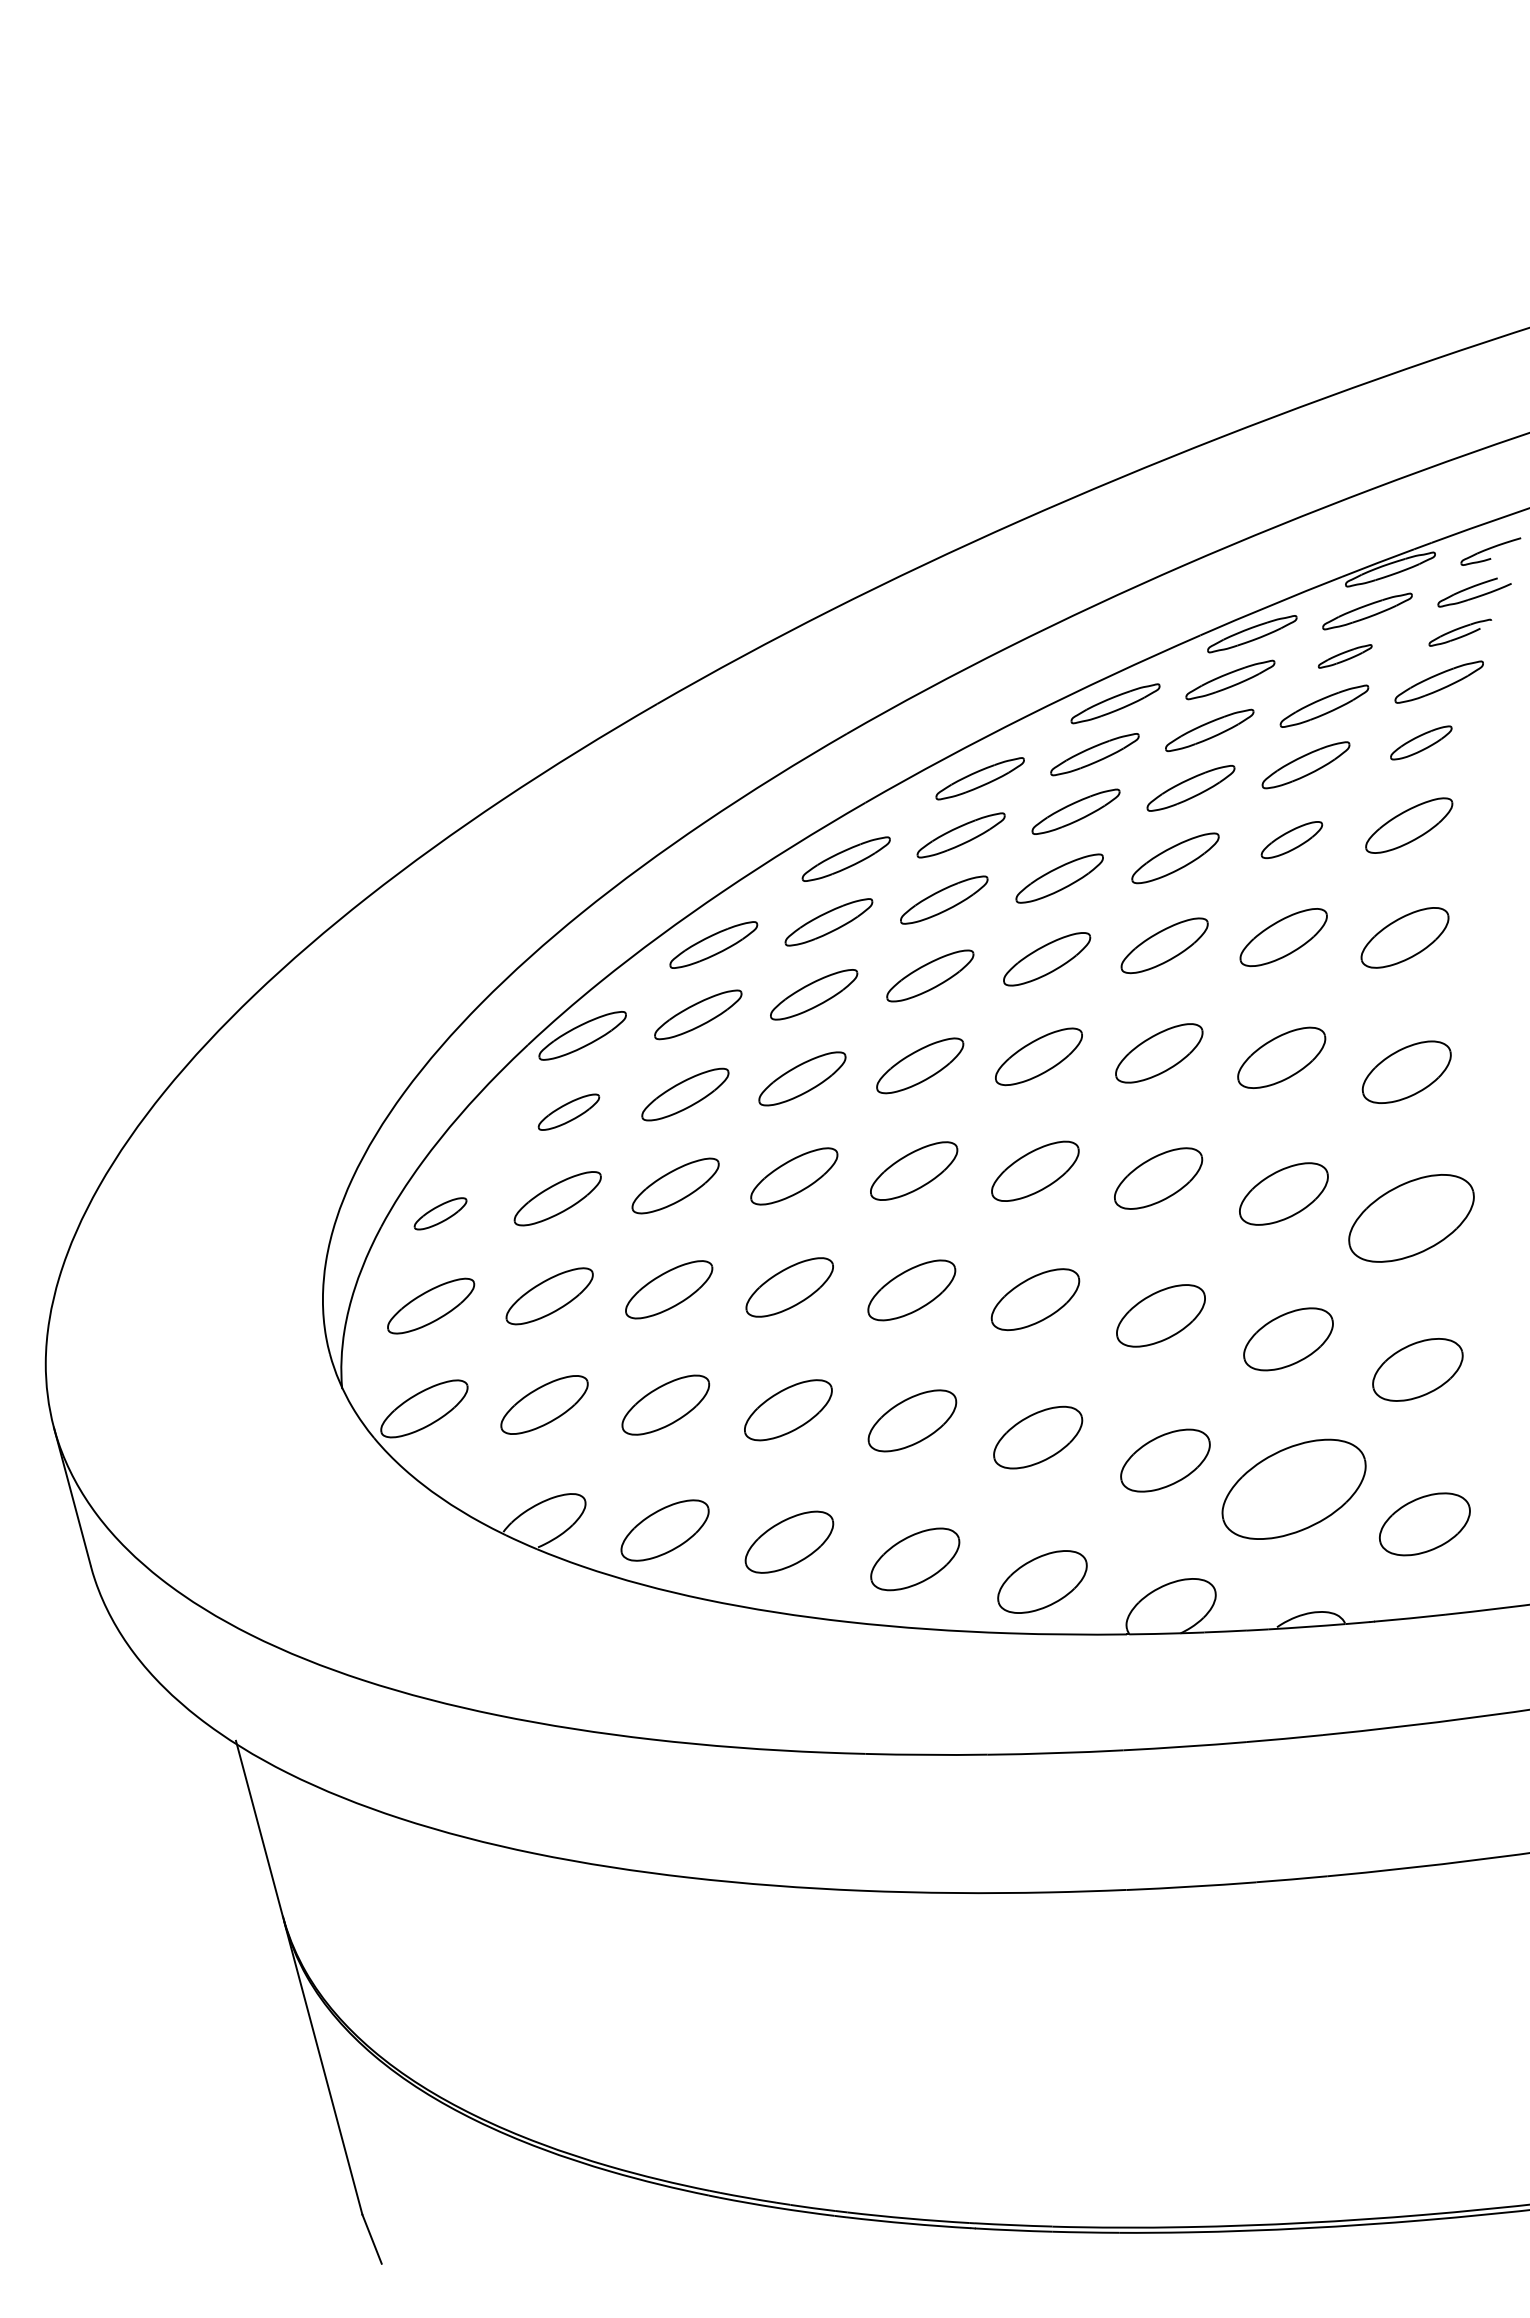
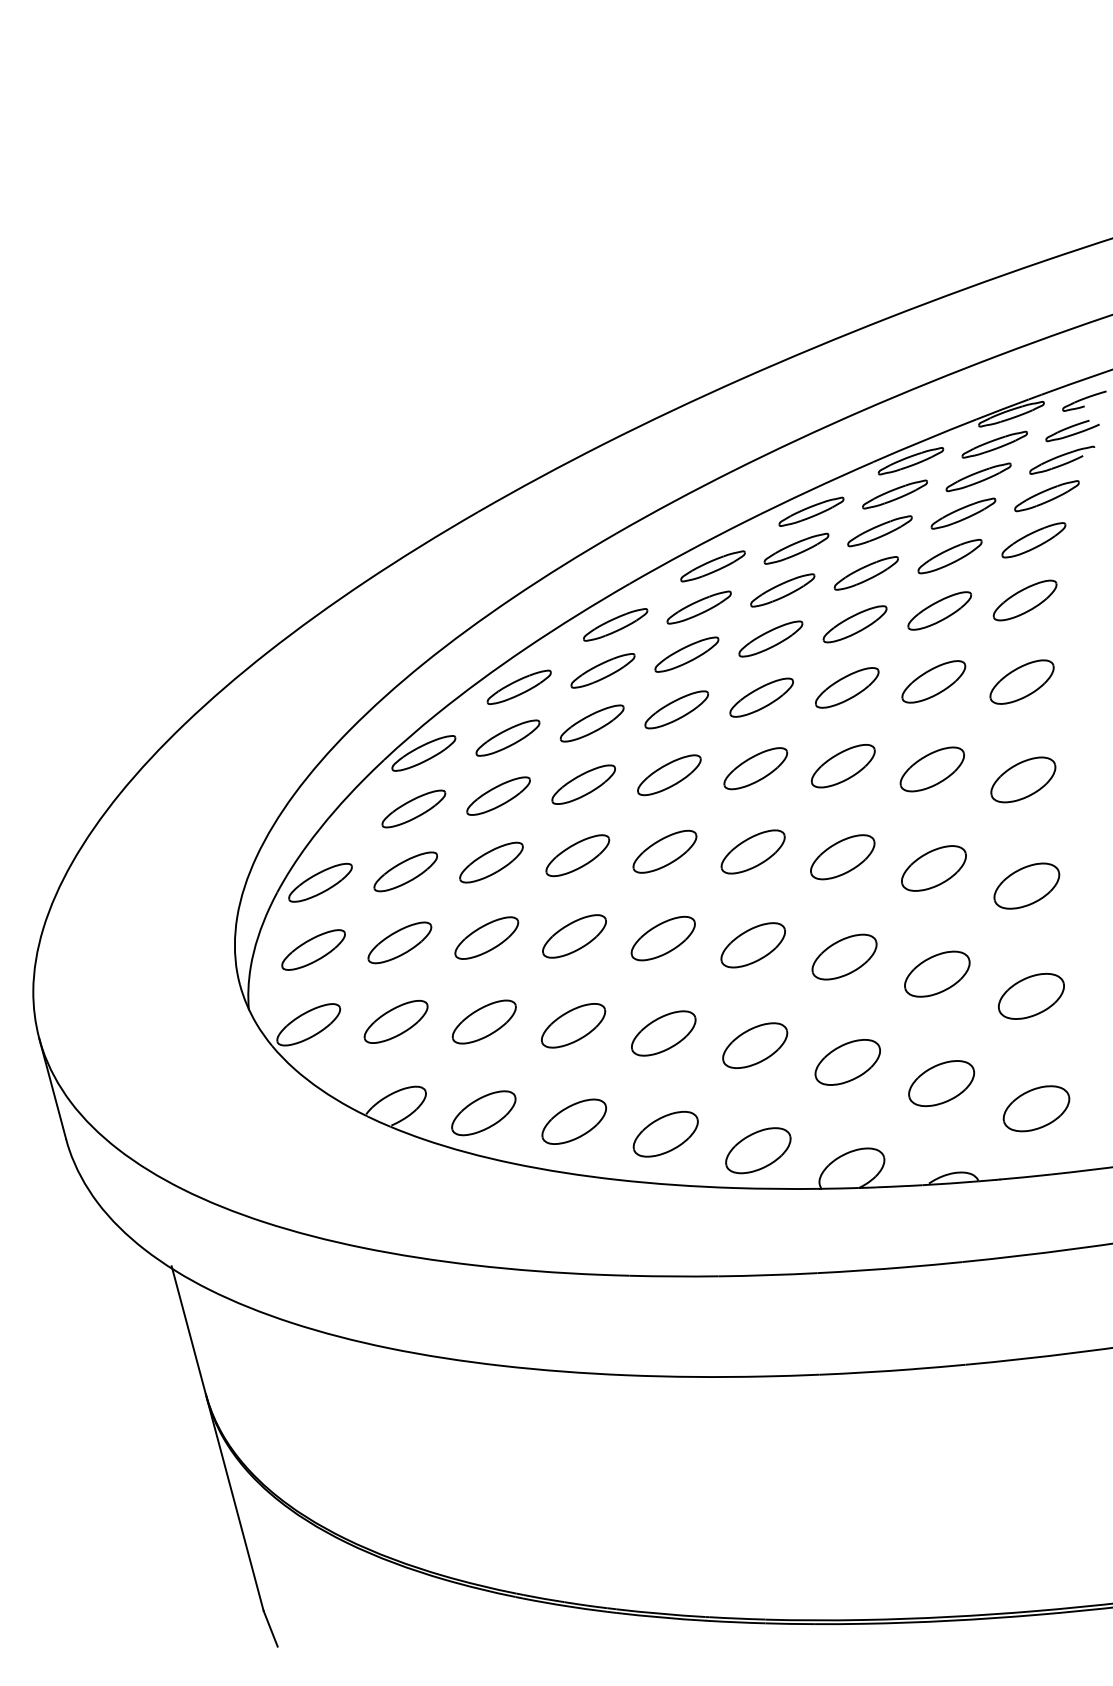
part: (1460, 631) -> (1062, 459), size x1.43
part: (1345, 656) -> (978, 477), size x1.67
part: (1420, 743) -> (1033, 540), size x1.43
part: (1291, 839) -> (939, 610), size x1.43
part: (568, 1111) -> (413, 808), size x1.43
part: (440, 1213) -> (320, 882), size x1.67
part: (1411, 1217) -> (1026, 885), size x0.71
part: (1294, 1489) -> (941, 1083), size x0.62

